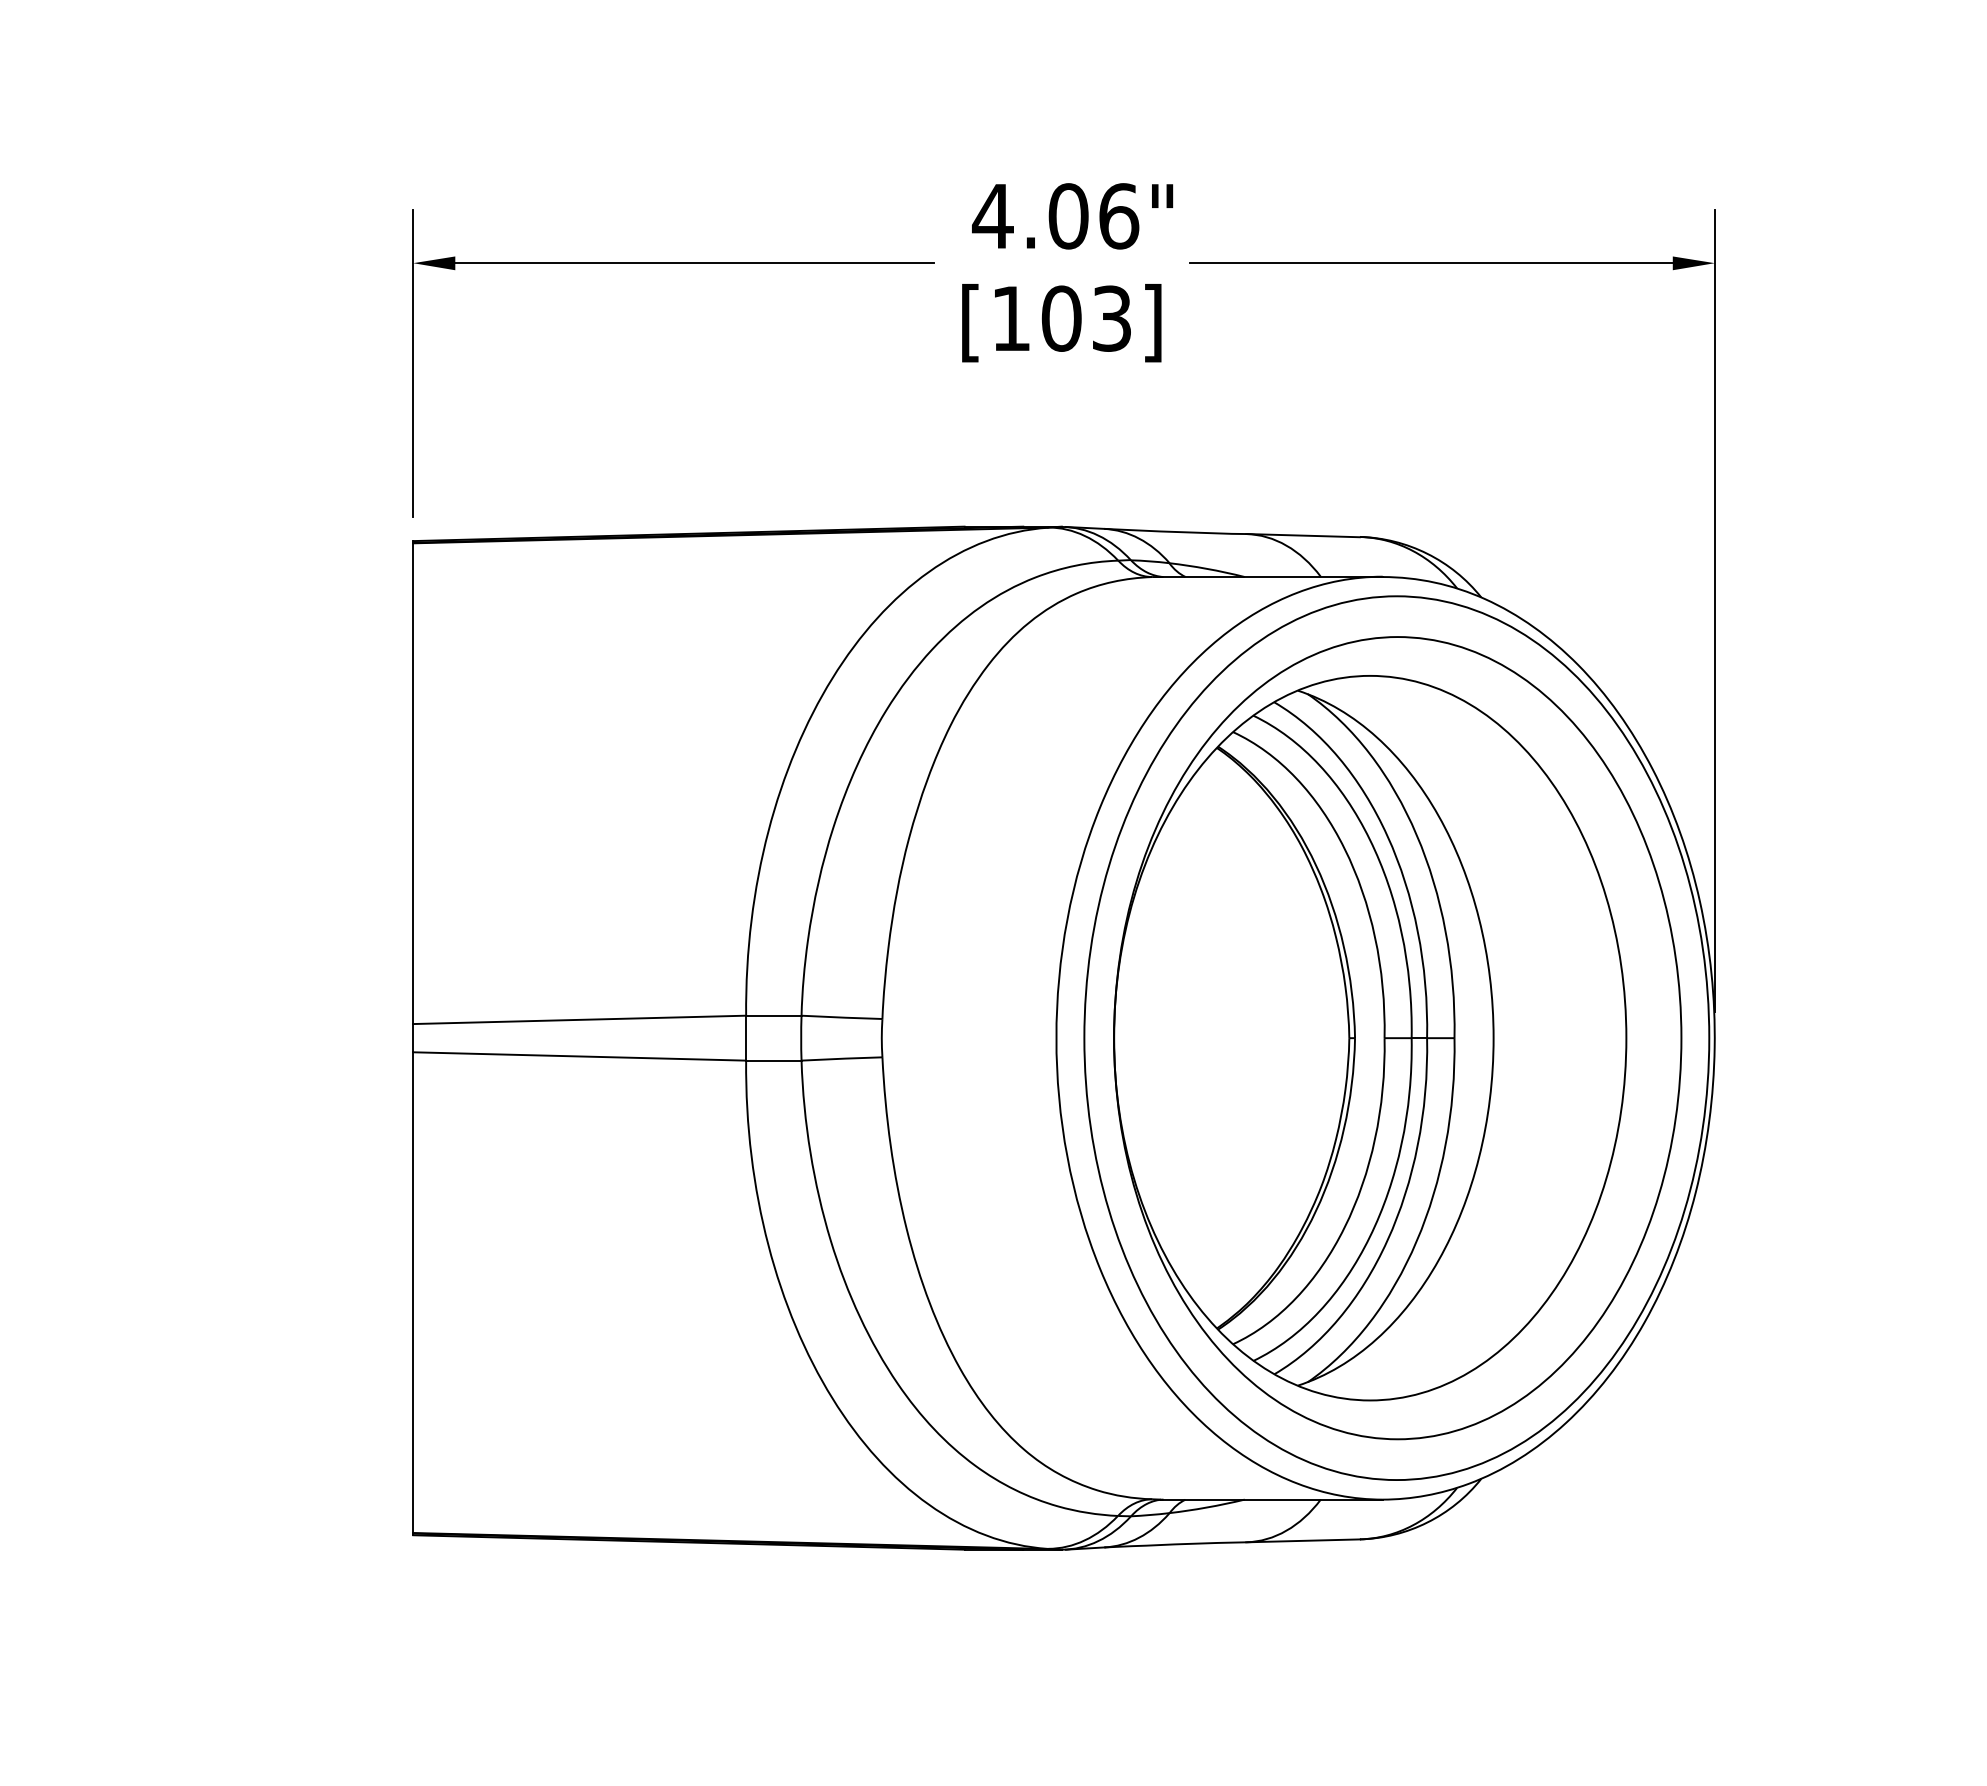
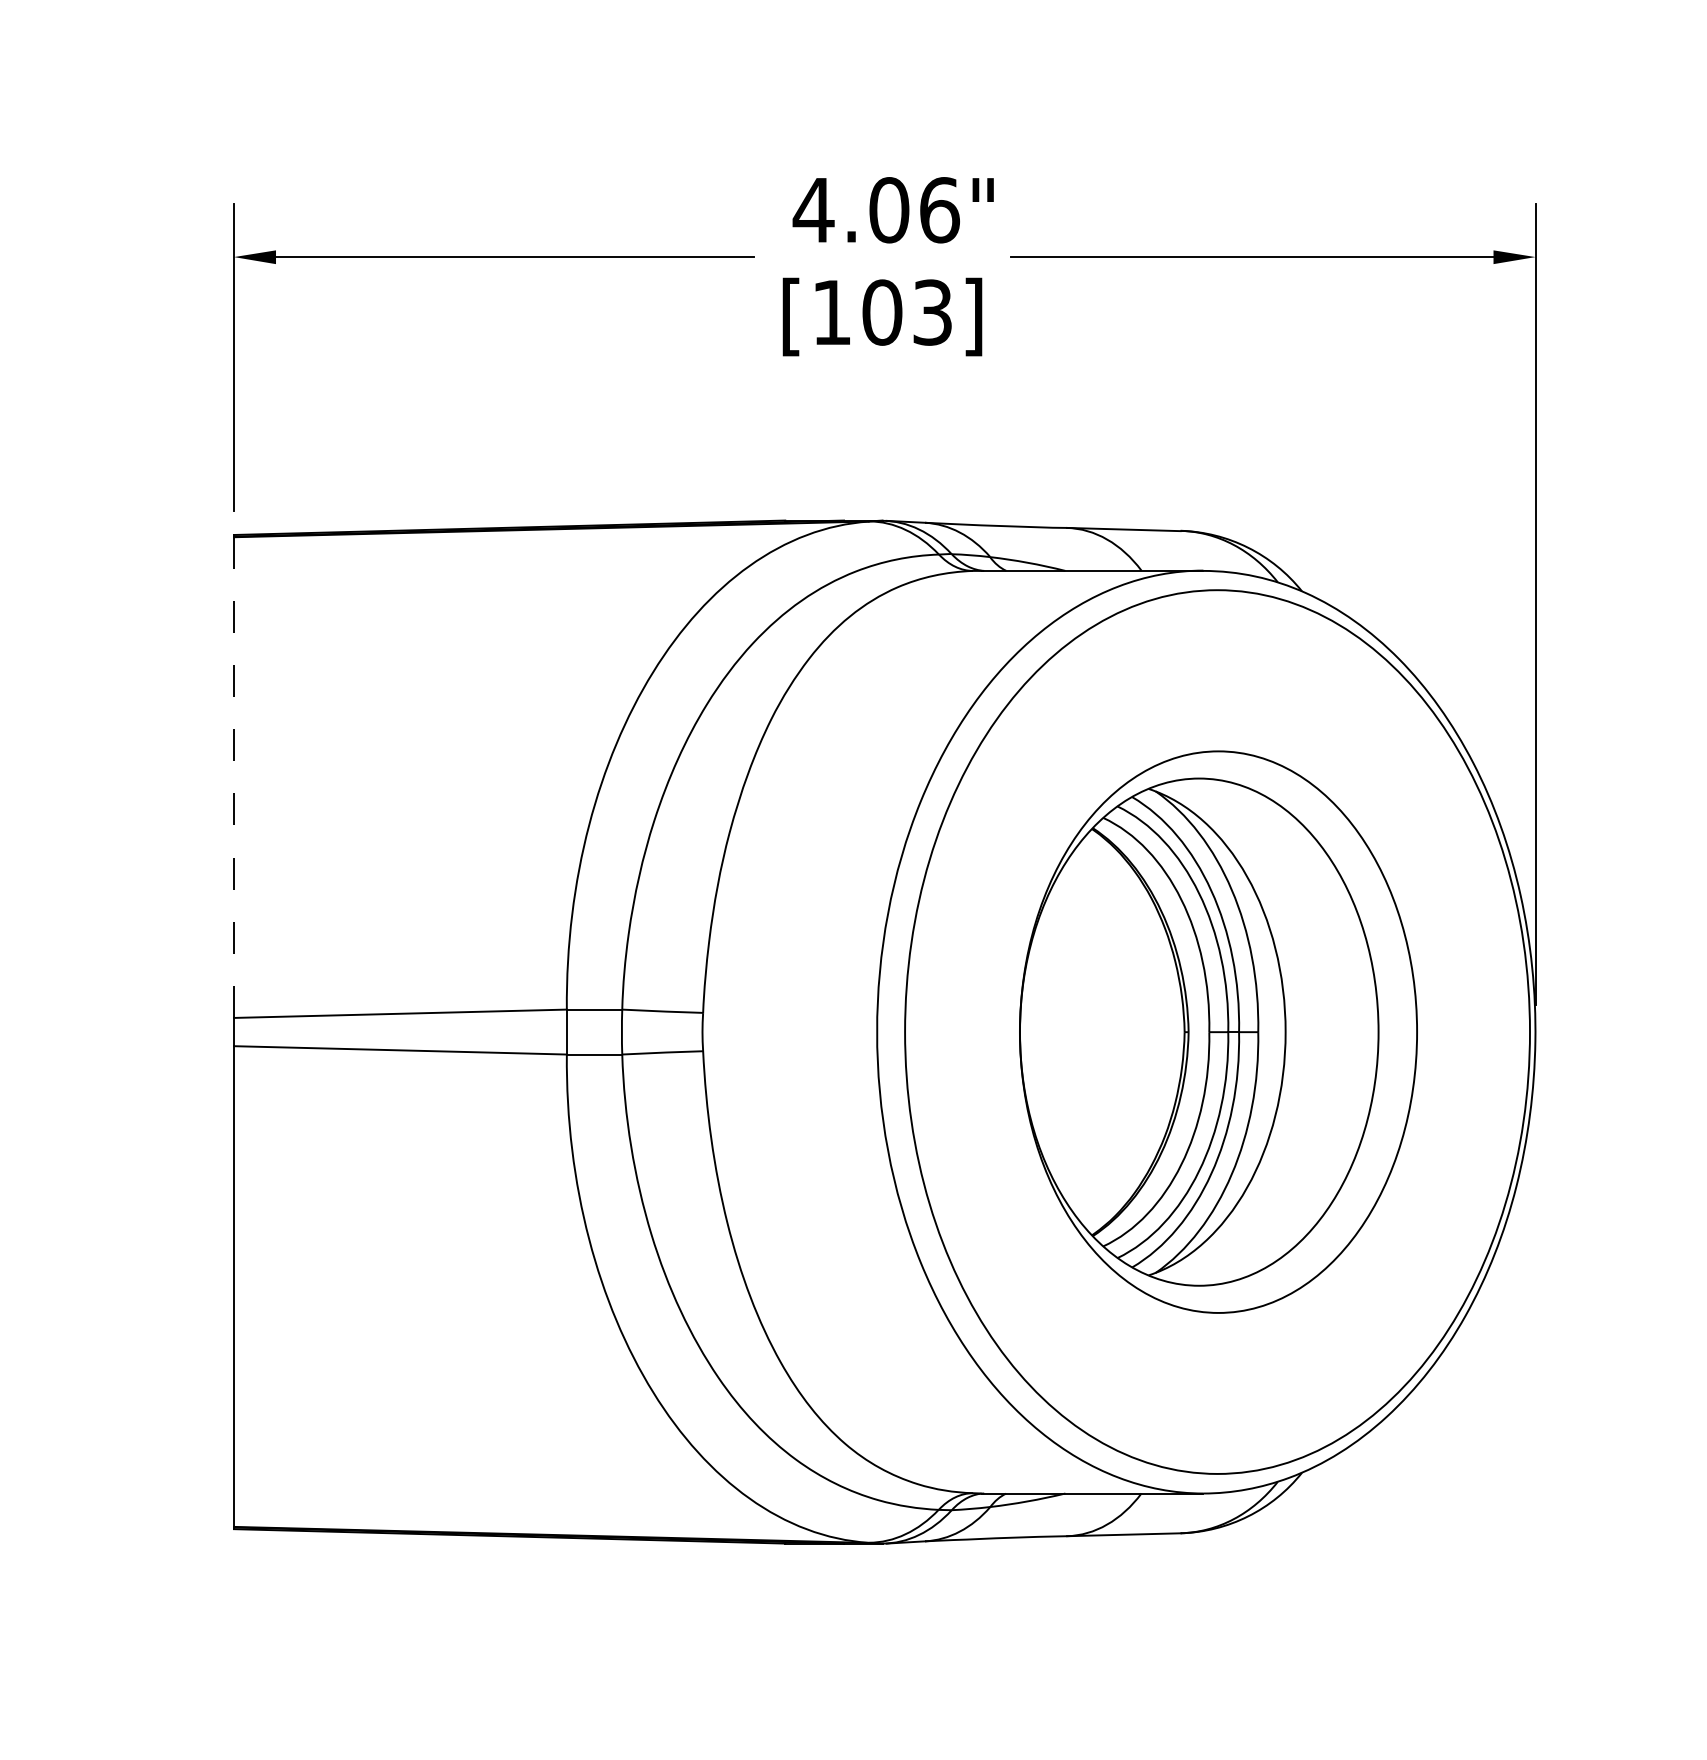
line: (413, 783) -> (234, 777), solid -> dashed
part: (1397, 1038) -> (1218, 1032), size x0.7

